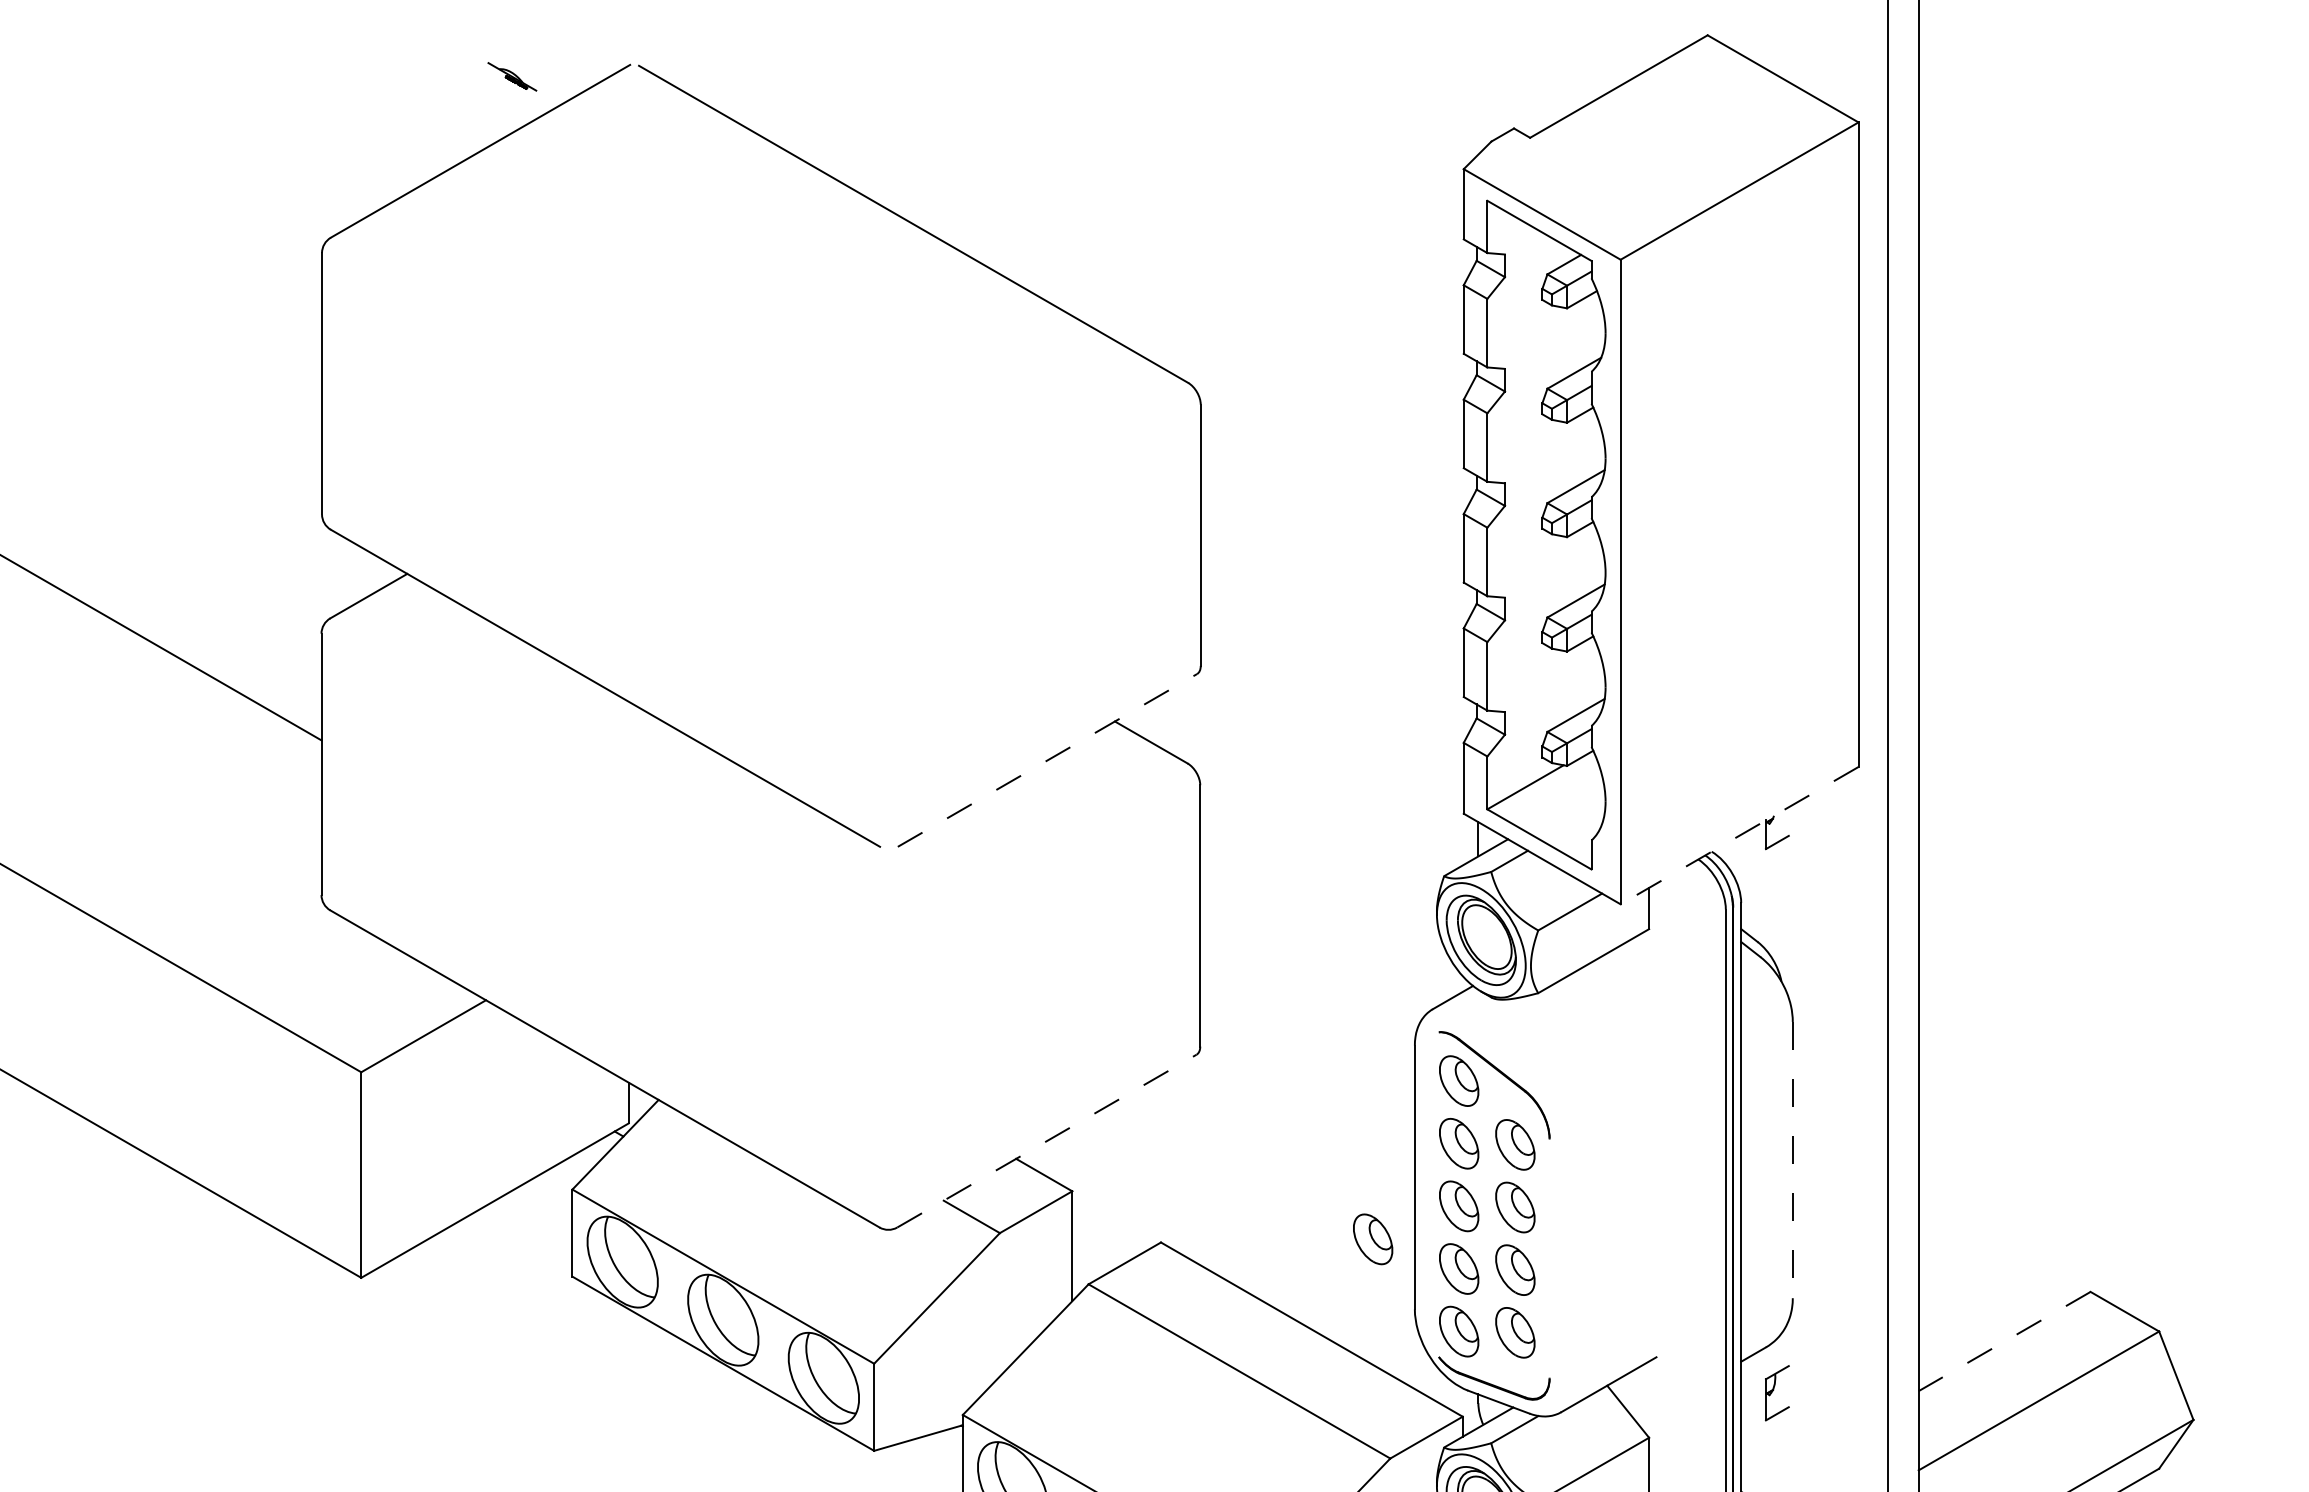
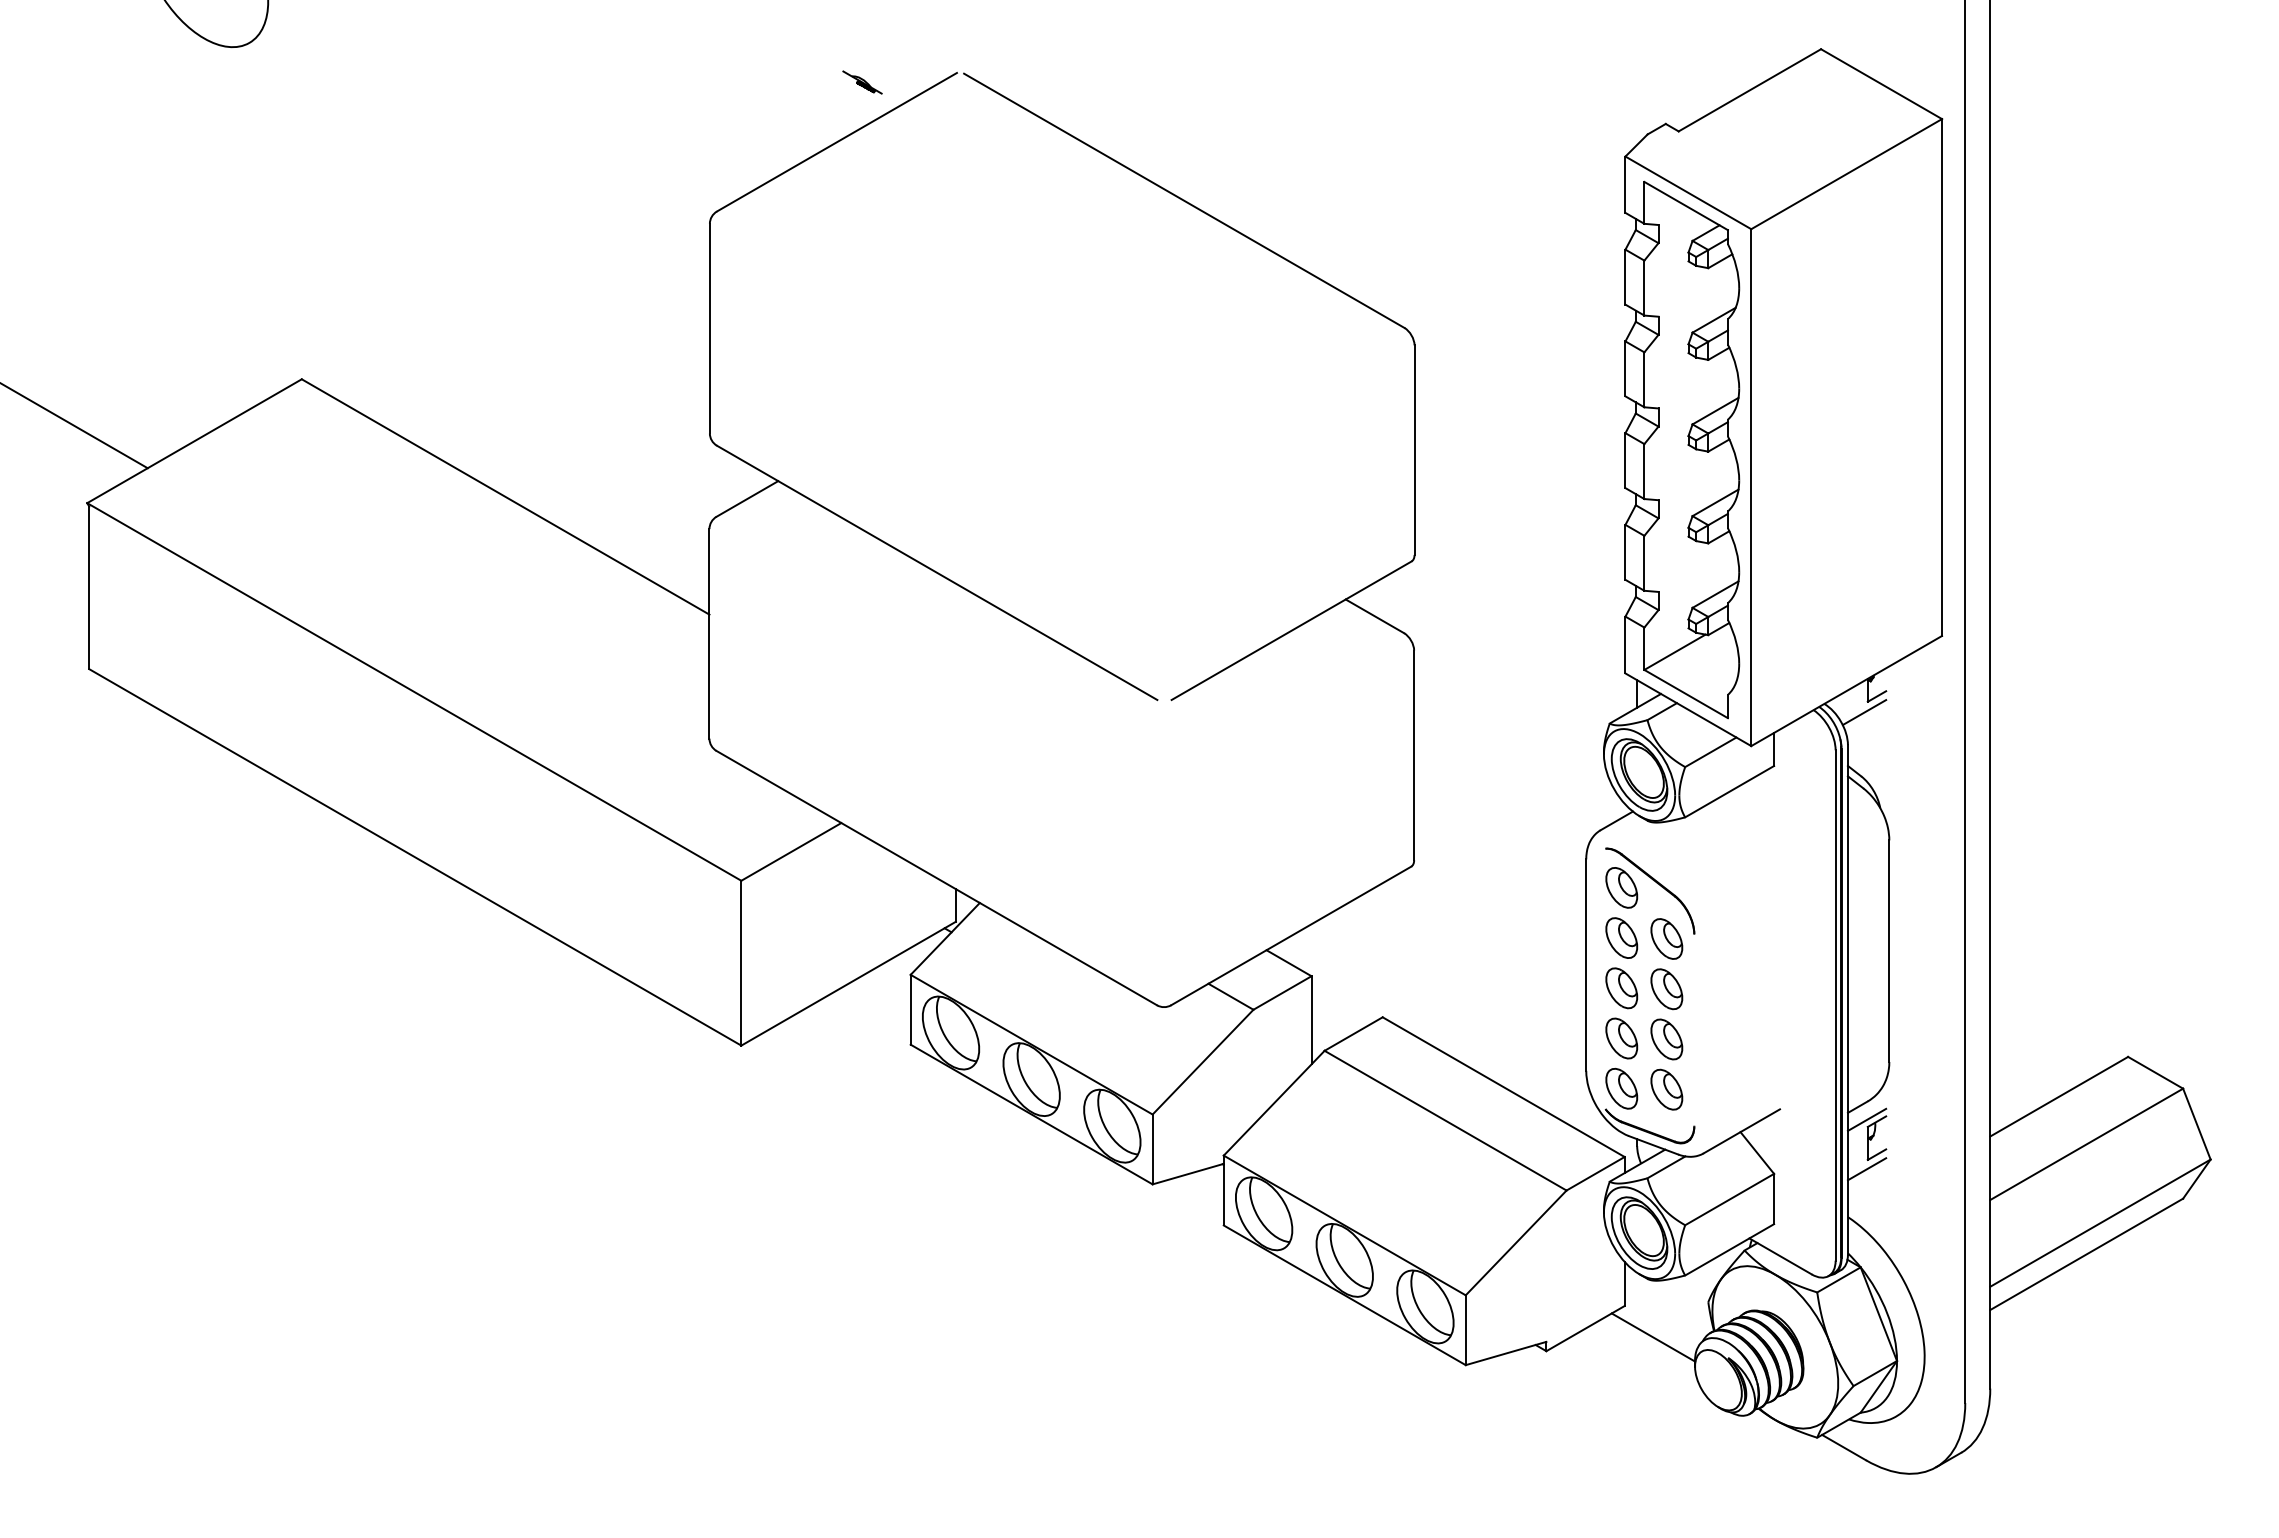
line: (1047, 760) -> (1291, 630), dashed -> solid
line: (1739, 836) -> (1846, 691), dashed -> solid
line: (1761, 862) -> (1864, 712), added
line: (1047, 1140) -> (1291, 935), dashed -> solid
line: (1793, 1160) -> (1889, 951), dashed -> solid
part: (1372, 1239) -> (1552, 1014), removed
line: (2005, 1341) -> (2059, 1096), dashed -> solid
line: (1764, 1369) -> (1866, 1119), added
line: (1764, 1432) -> (1866, 1169), added

